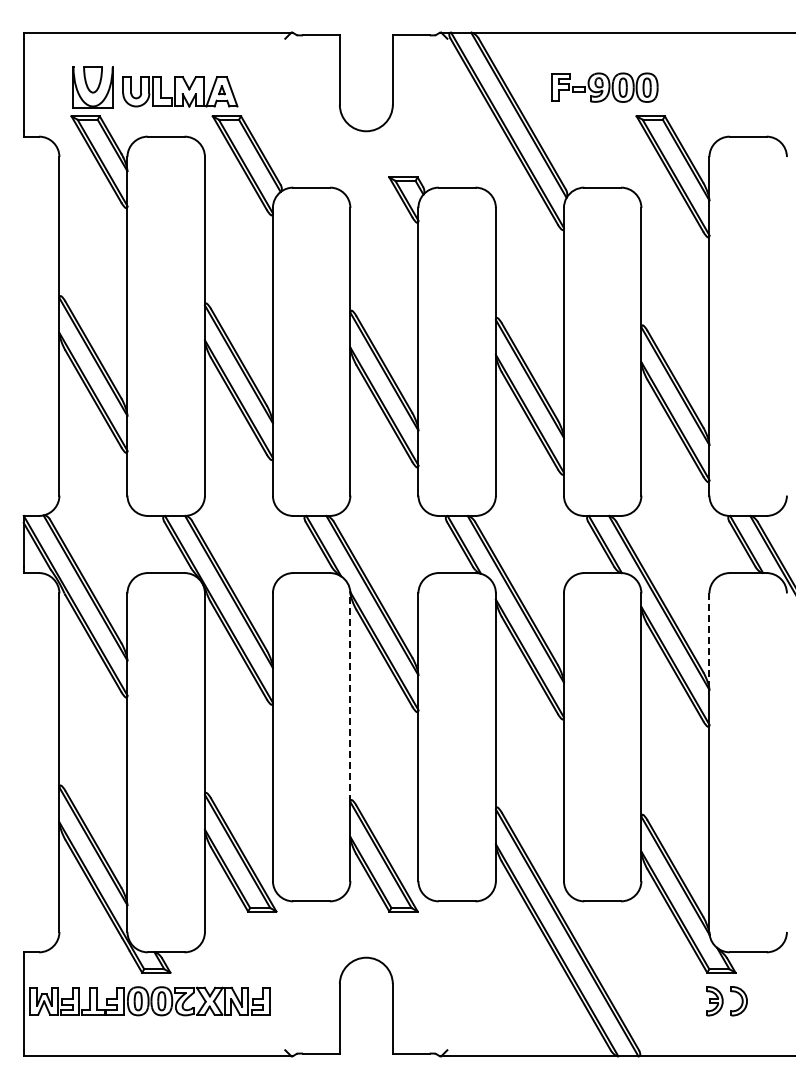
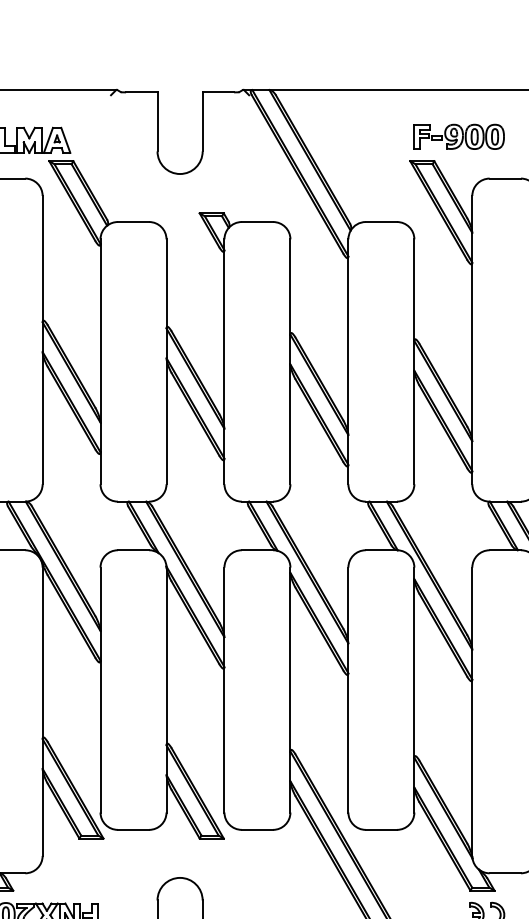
part: (604, 87) -> (458, 136), moved
line: (709, 642) -> (472, 609), dashed -> solid
line: (350, 697) -> (166, 656), dashed -> solid

